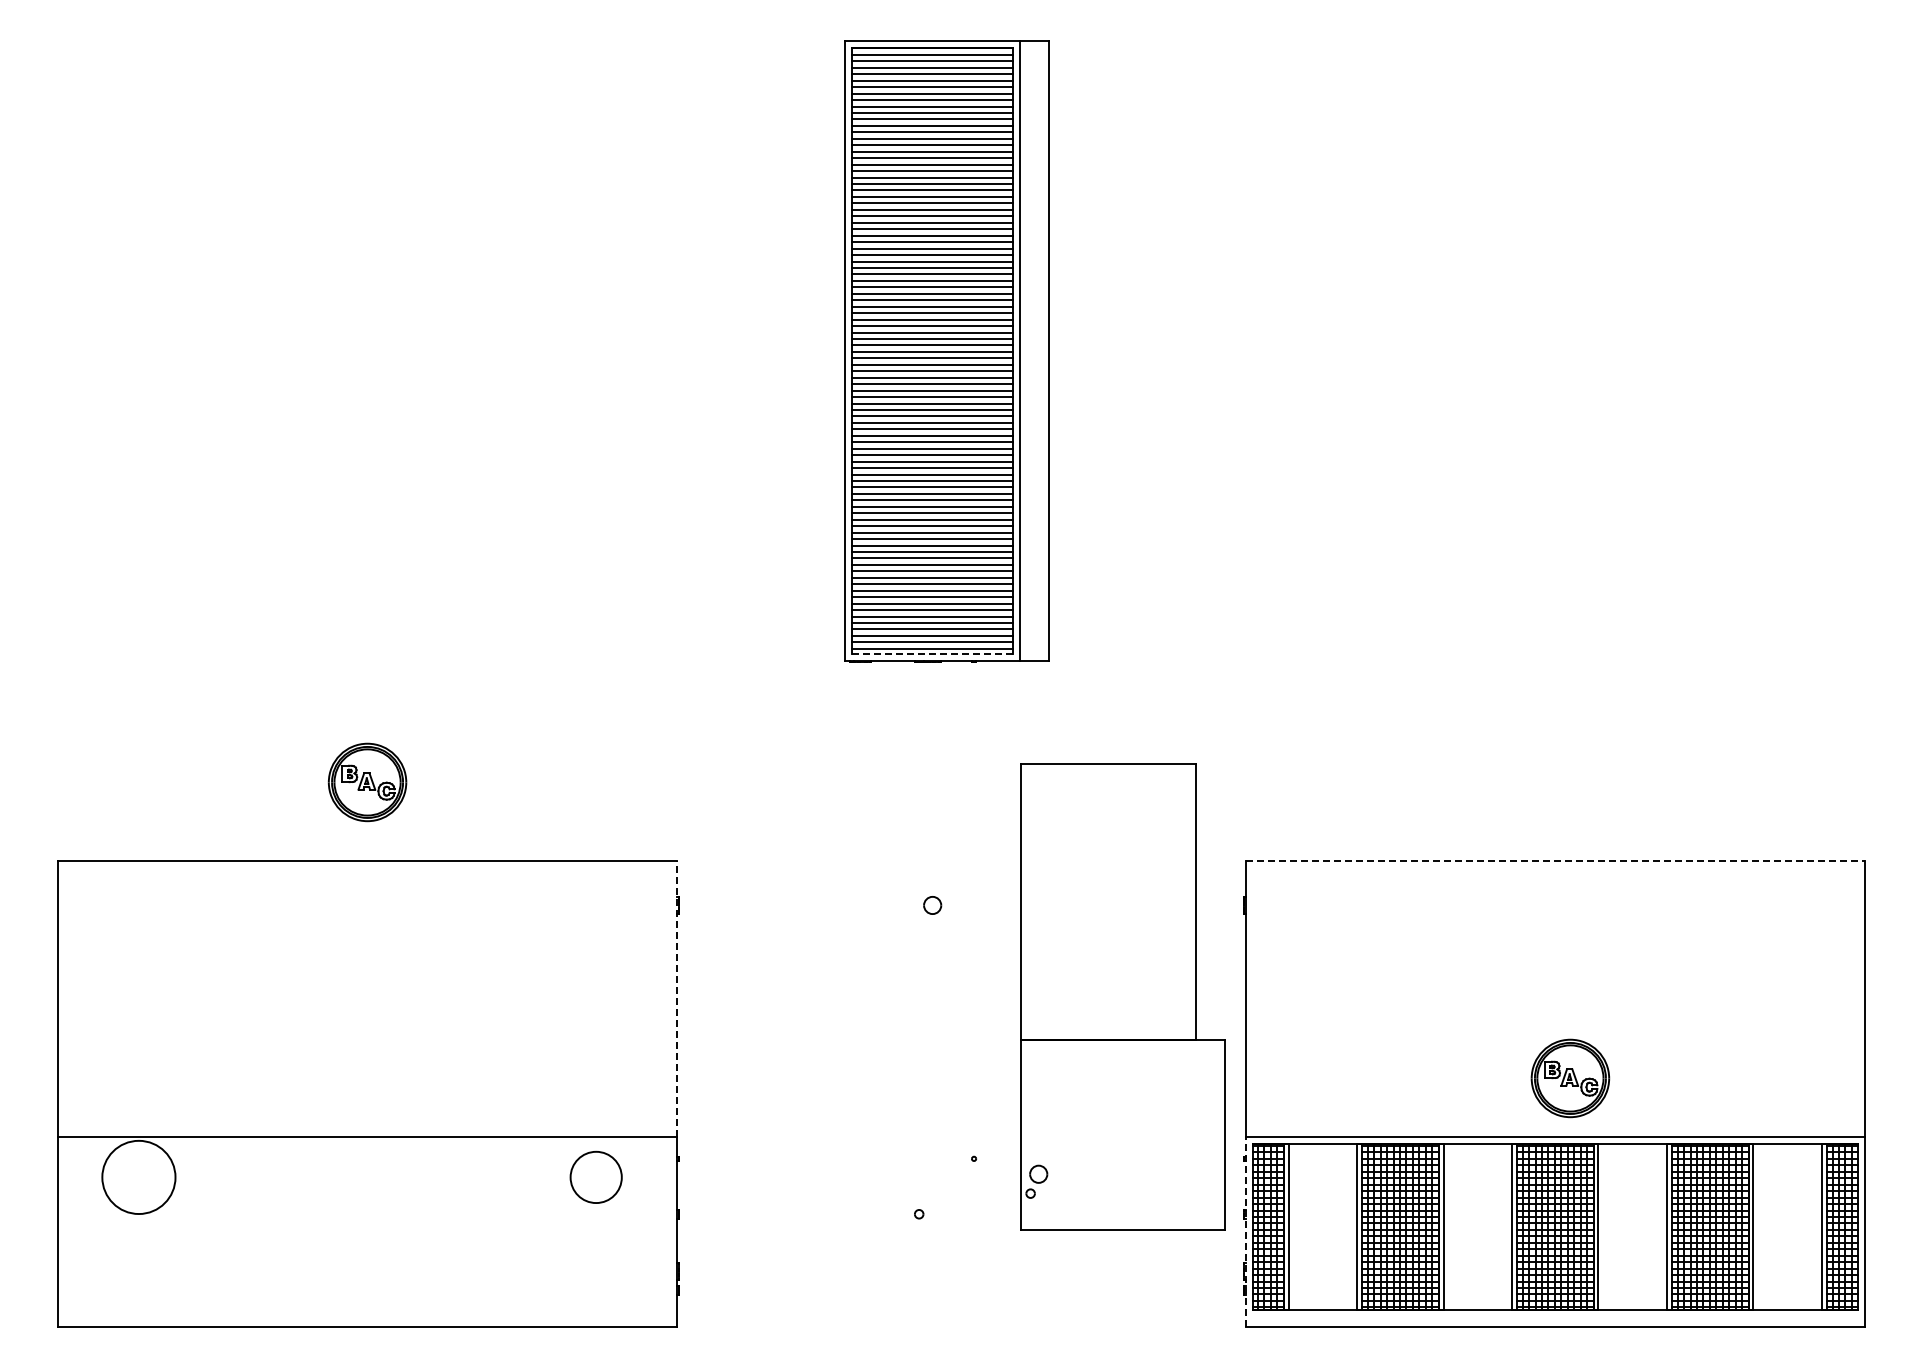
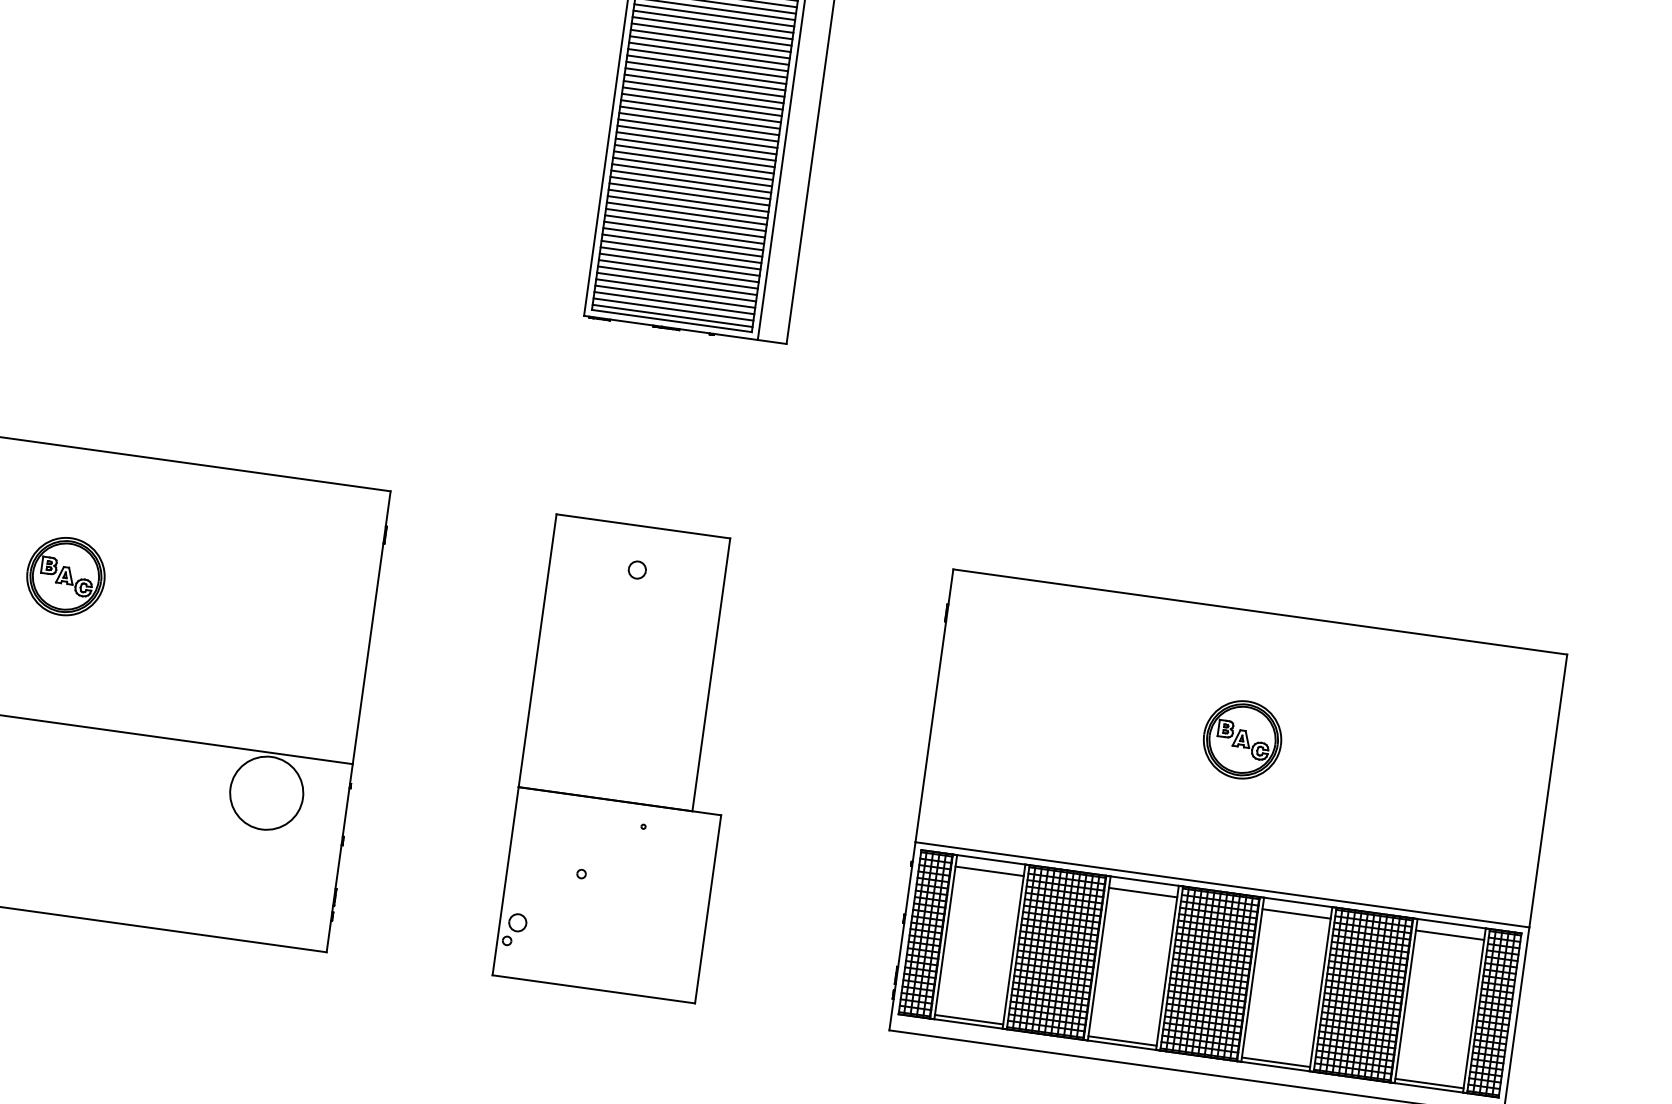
line: (932, 654) -> (671, 321), dashed -> solid
part: (367, 782) -> (65, 576), moved
line: (1555, 861) -> (1260, 612), dashed -> solid
part: (1122, 996) -> (625, 758), moved
line: (677, 999) -> (371, 628), dashed -> solid
part: (1570, 1078) -> (1242, 739), moved
line: (1322, 1155) -> (989, 871), added
line: (1477, 1155) -> (1142, 892), added
line: (1632, 1155) -> (1296, 913), added
line: (1787, 1155) -> (1449, 935), added
circle: (595, 1177) -> (266, 793), size x1.43
line: (1245, 1231) -> (902, 936), dashed -> solid
line: (1322, 1305) -> (968, 1019), added
line: (1477, 1305) -> (1122, 1041), added
line: (1632, 1305) -> (1275, 1062), added
line: (1787, 1305) -> (1429, 1083), added

